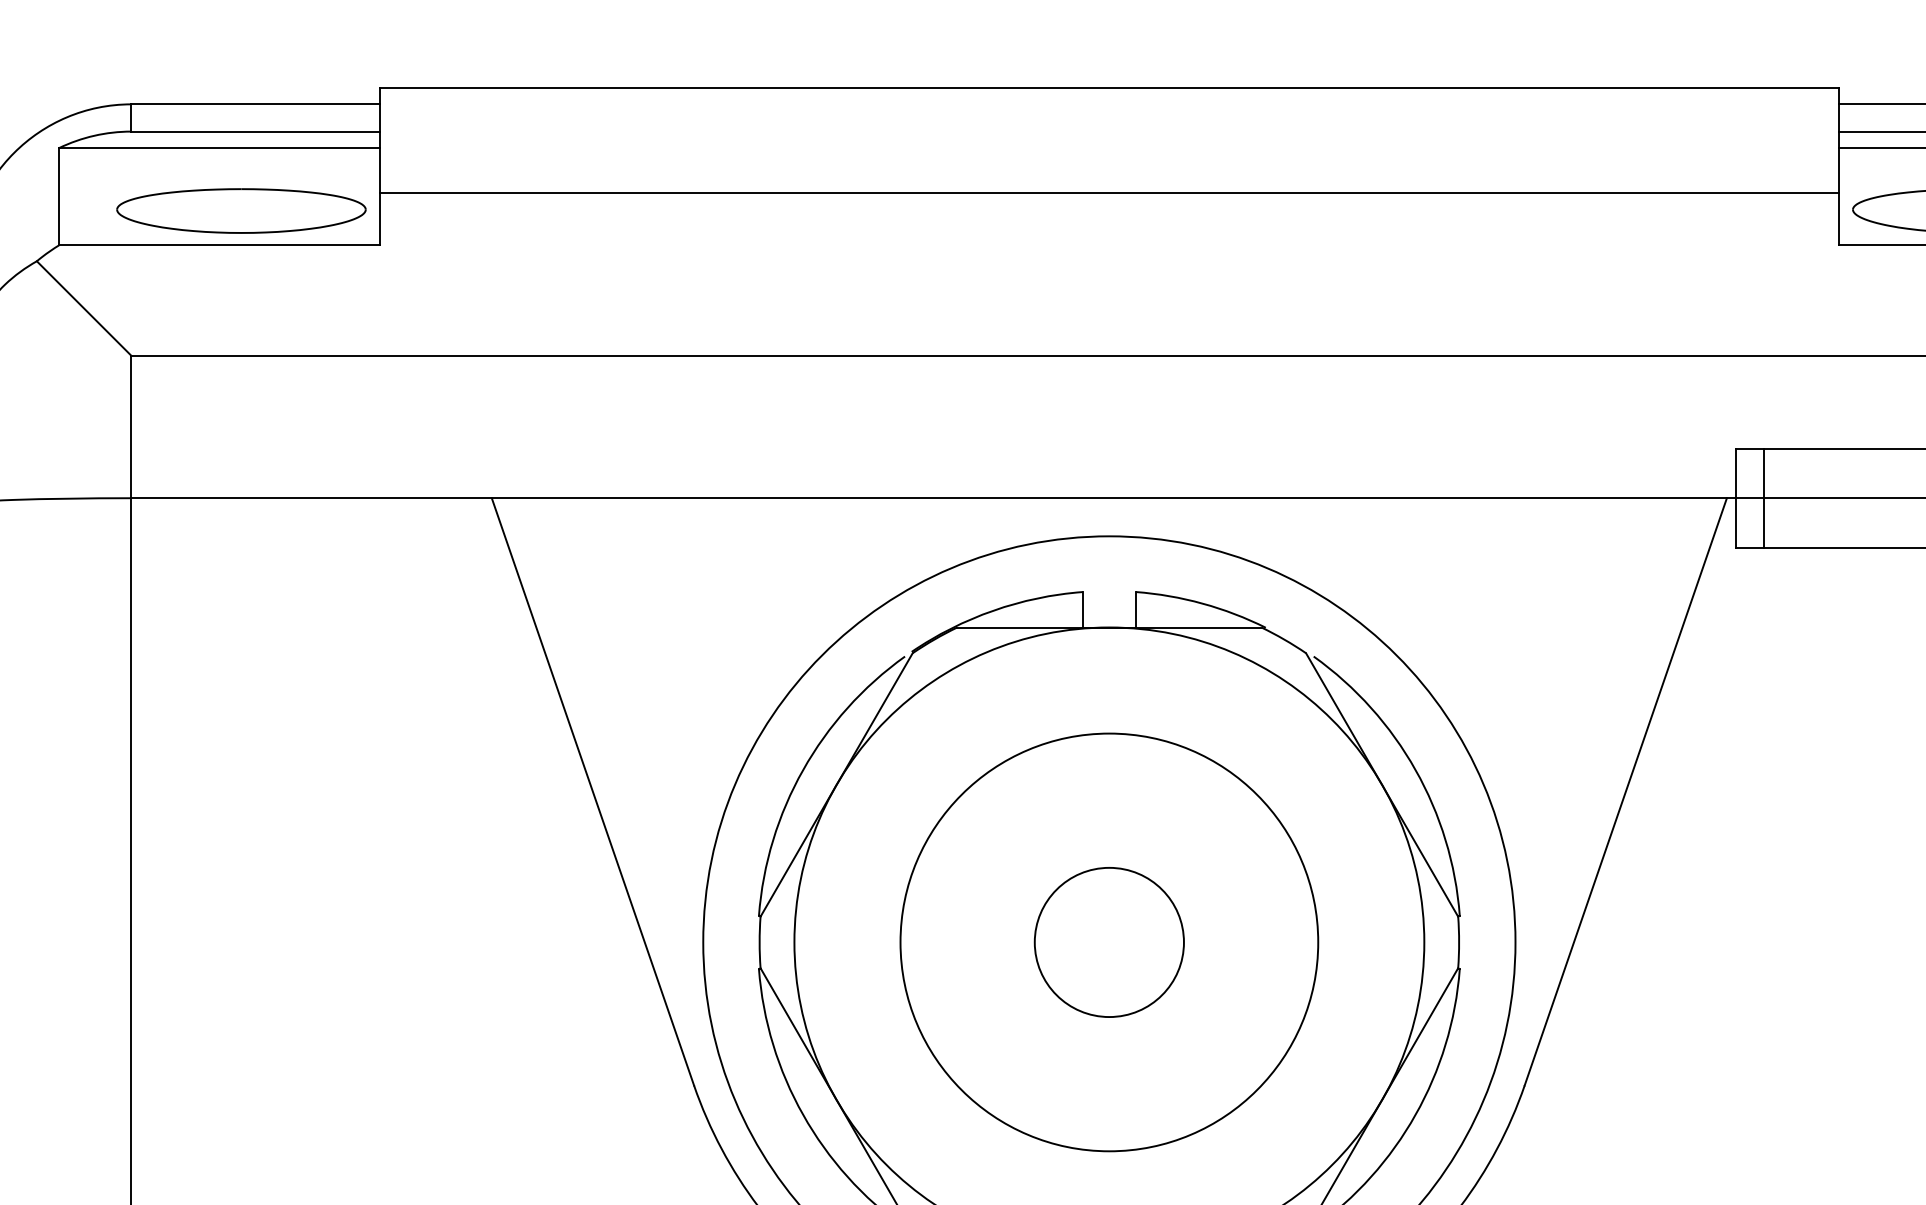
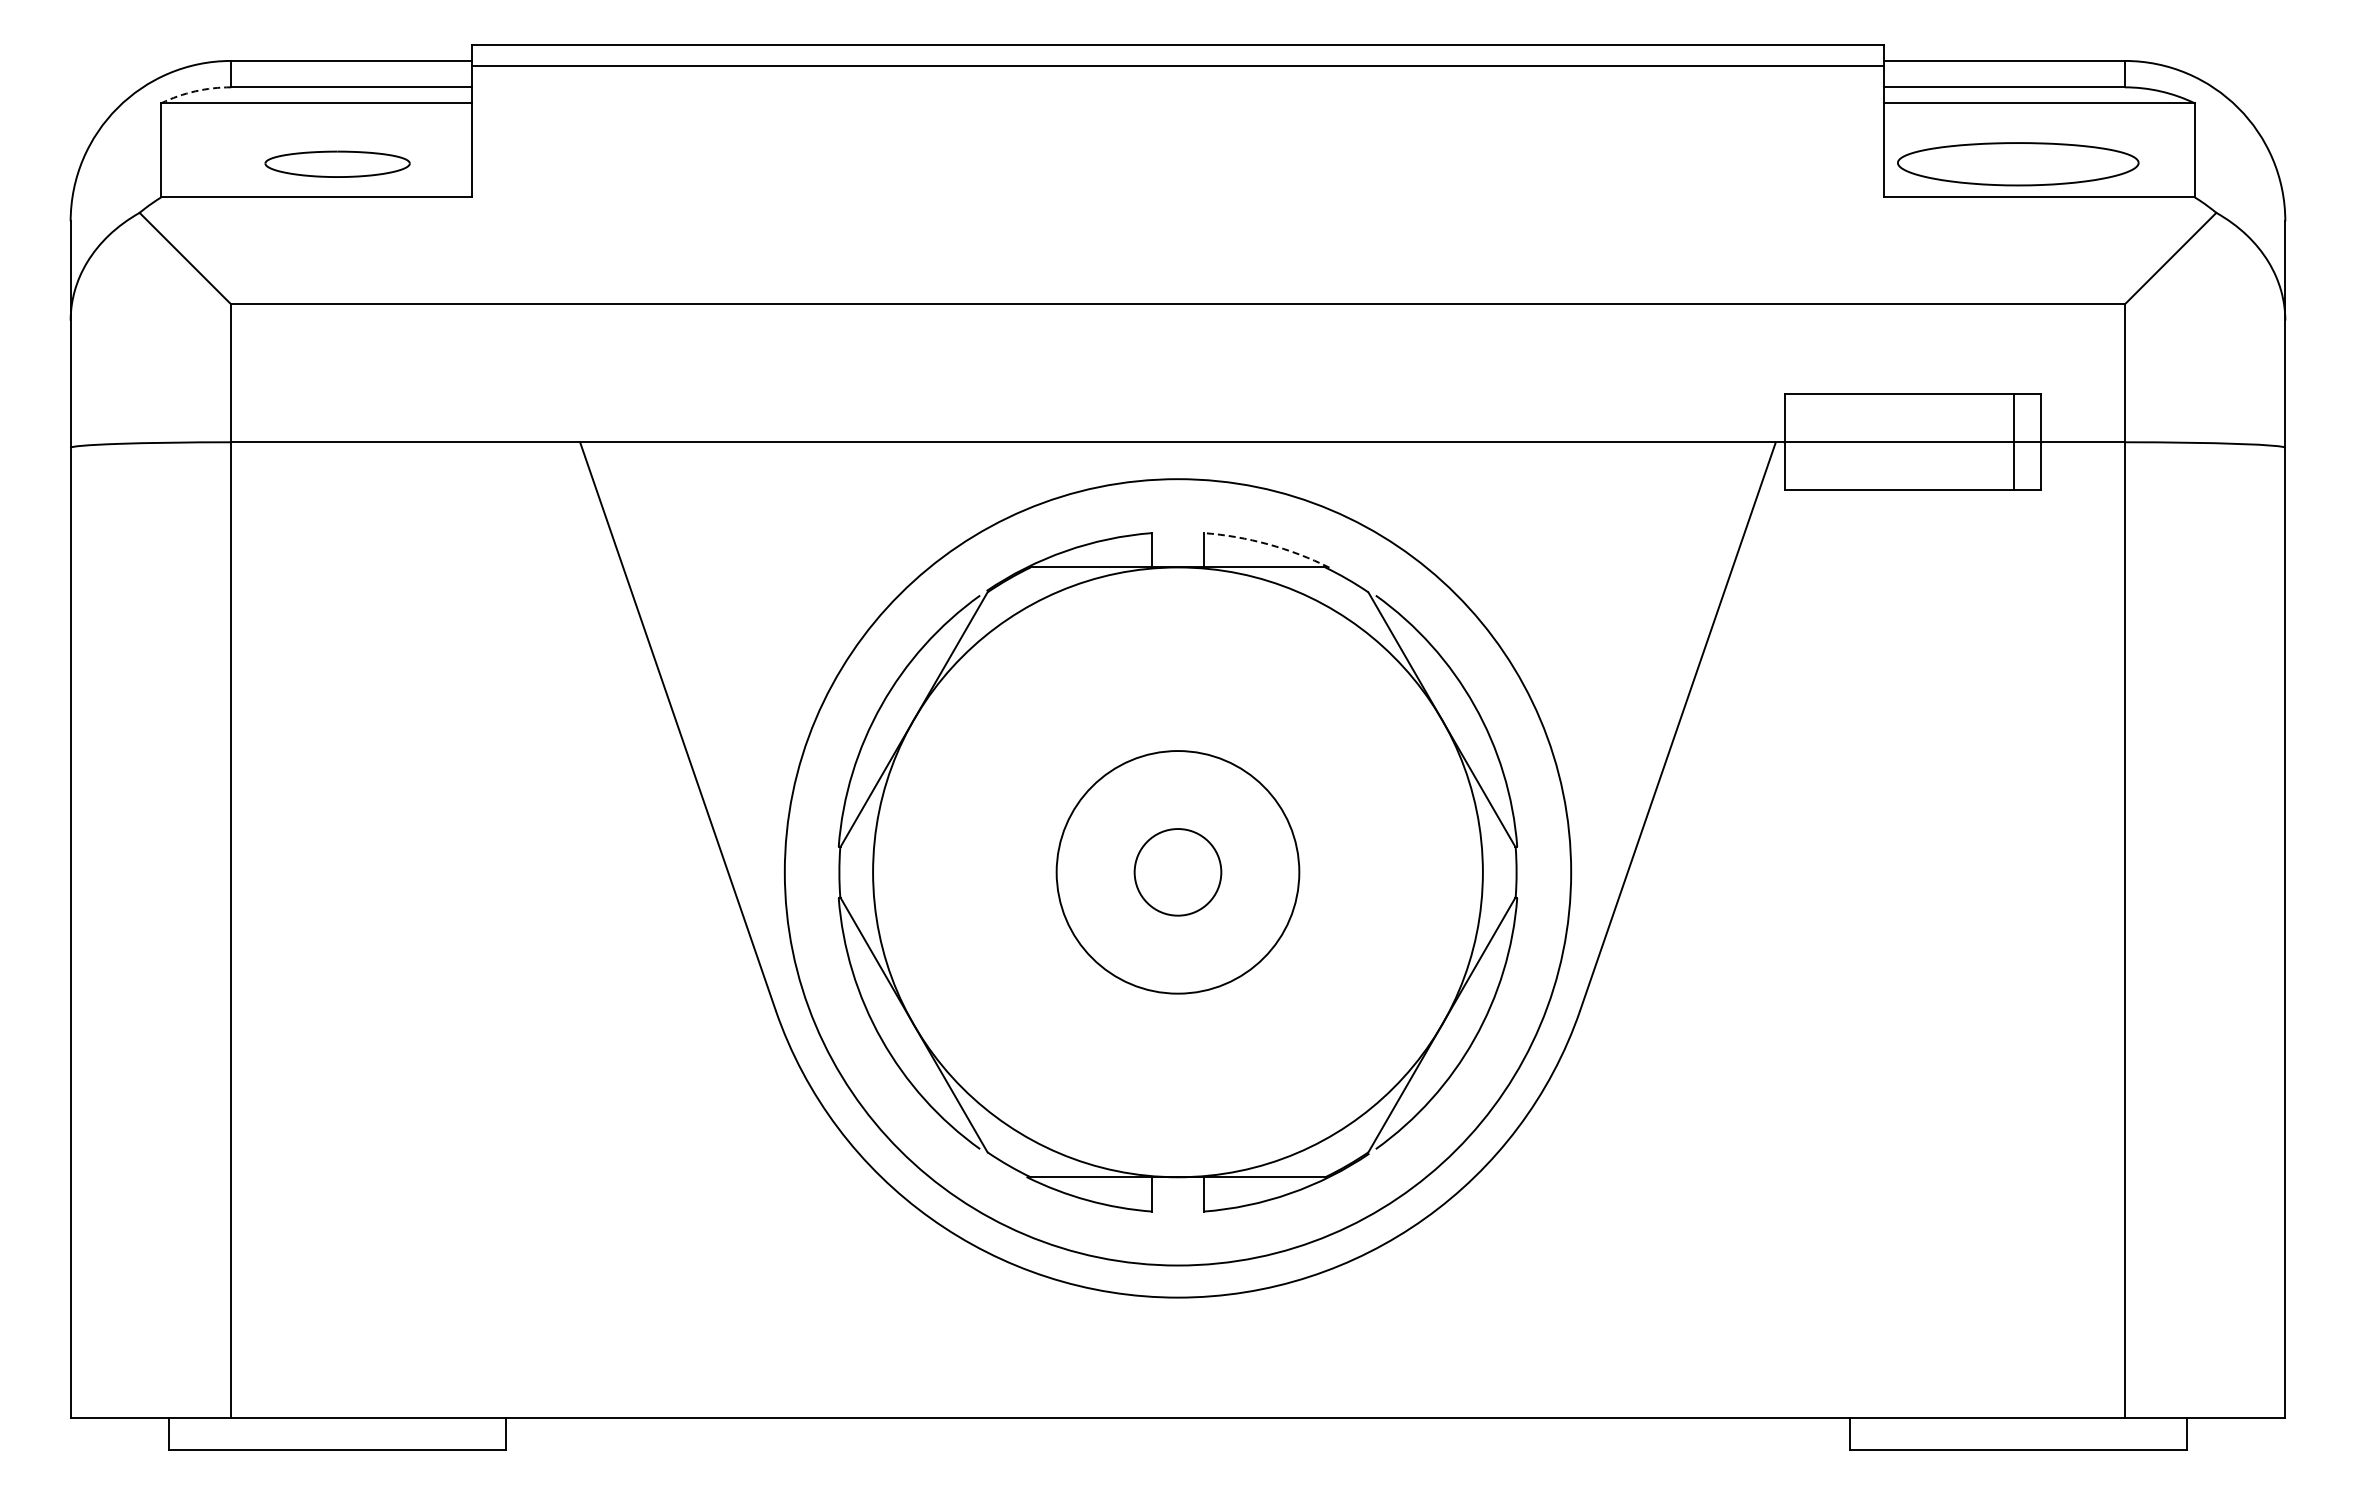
arc: (94, 135) -> (195, 91), solid -> dashed
line: (1108, 192) -> (1177, 65), moved
part: (241, 211) -> (337, 164), size x0.6
line: (1764, 498) -> (1812, 442), removed
arc: (1202, 603) -> (1268, 544), solid -> dashed
circle: (1108, 942) -> (1177, 872), size x0.6
circle: (1108, 942) -> (1177, 872), size x0.6

